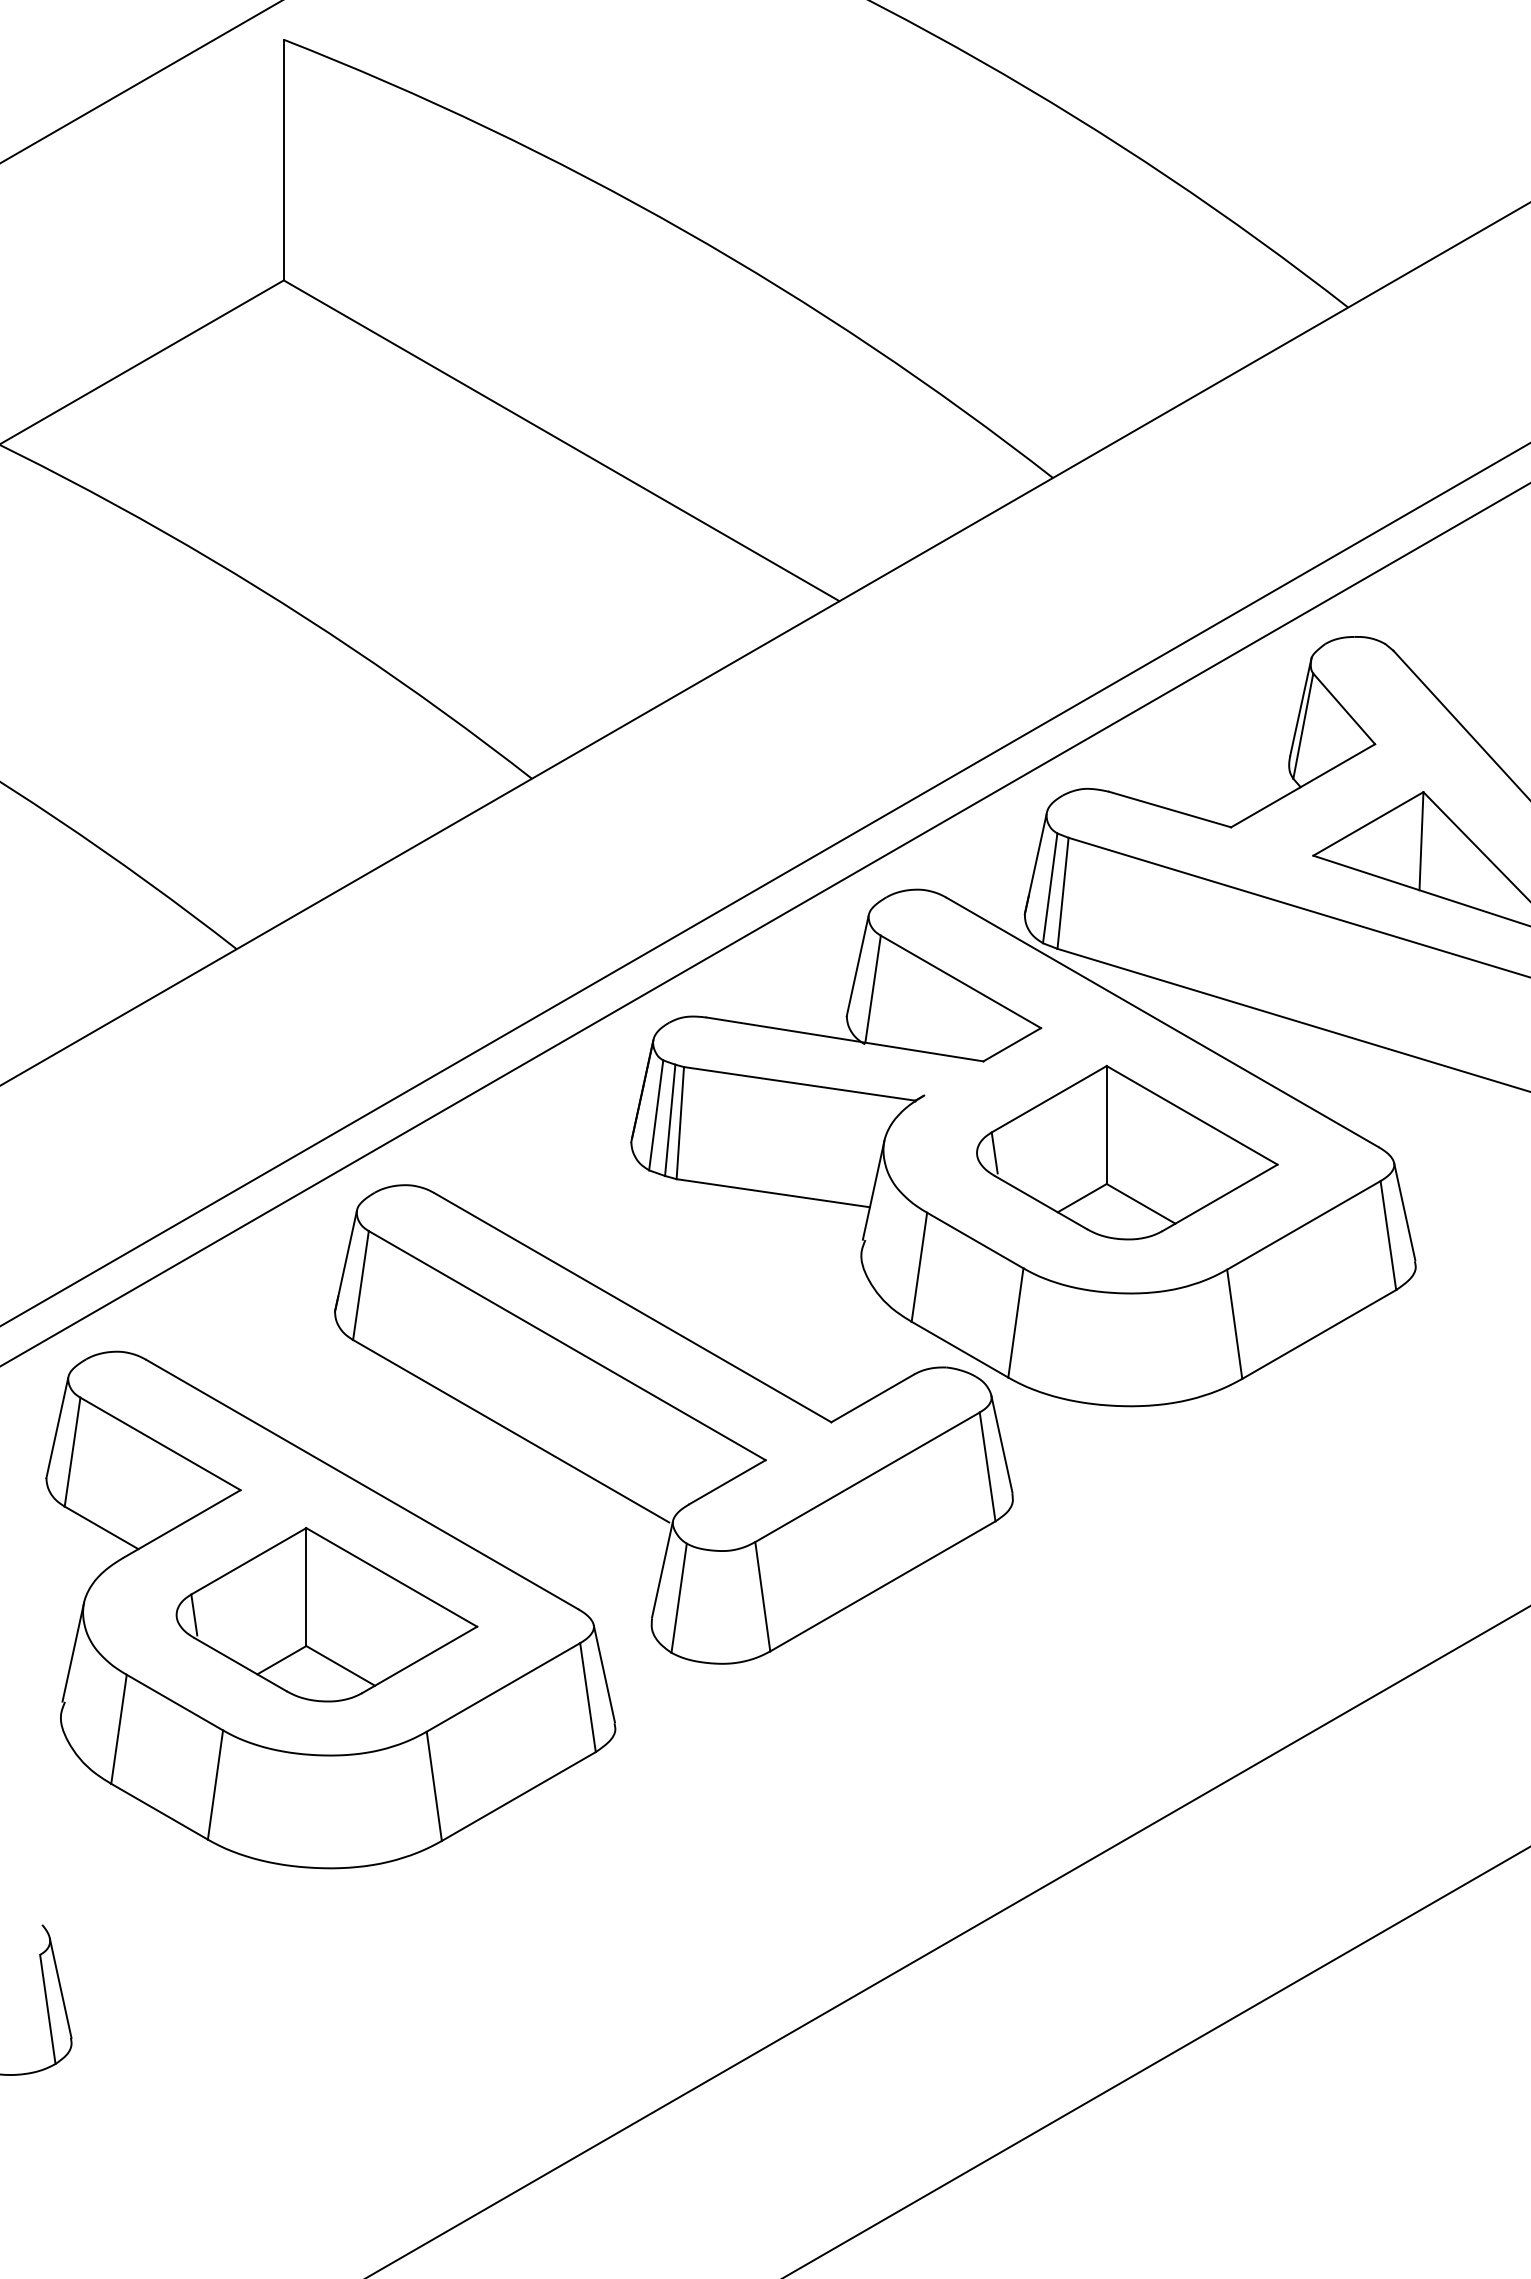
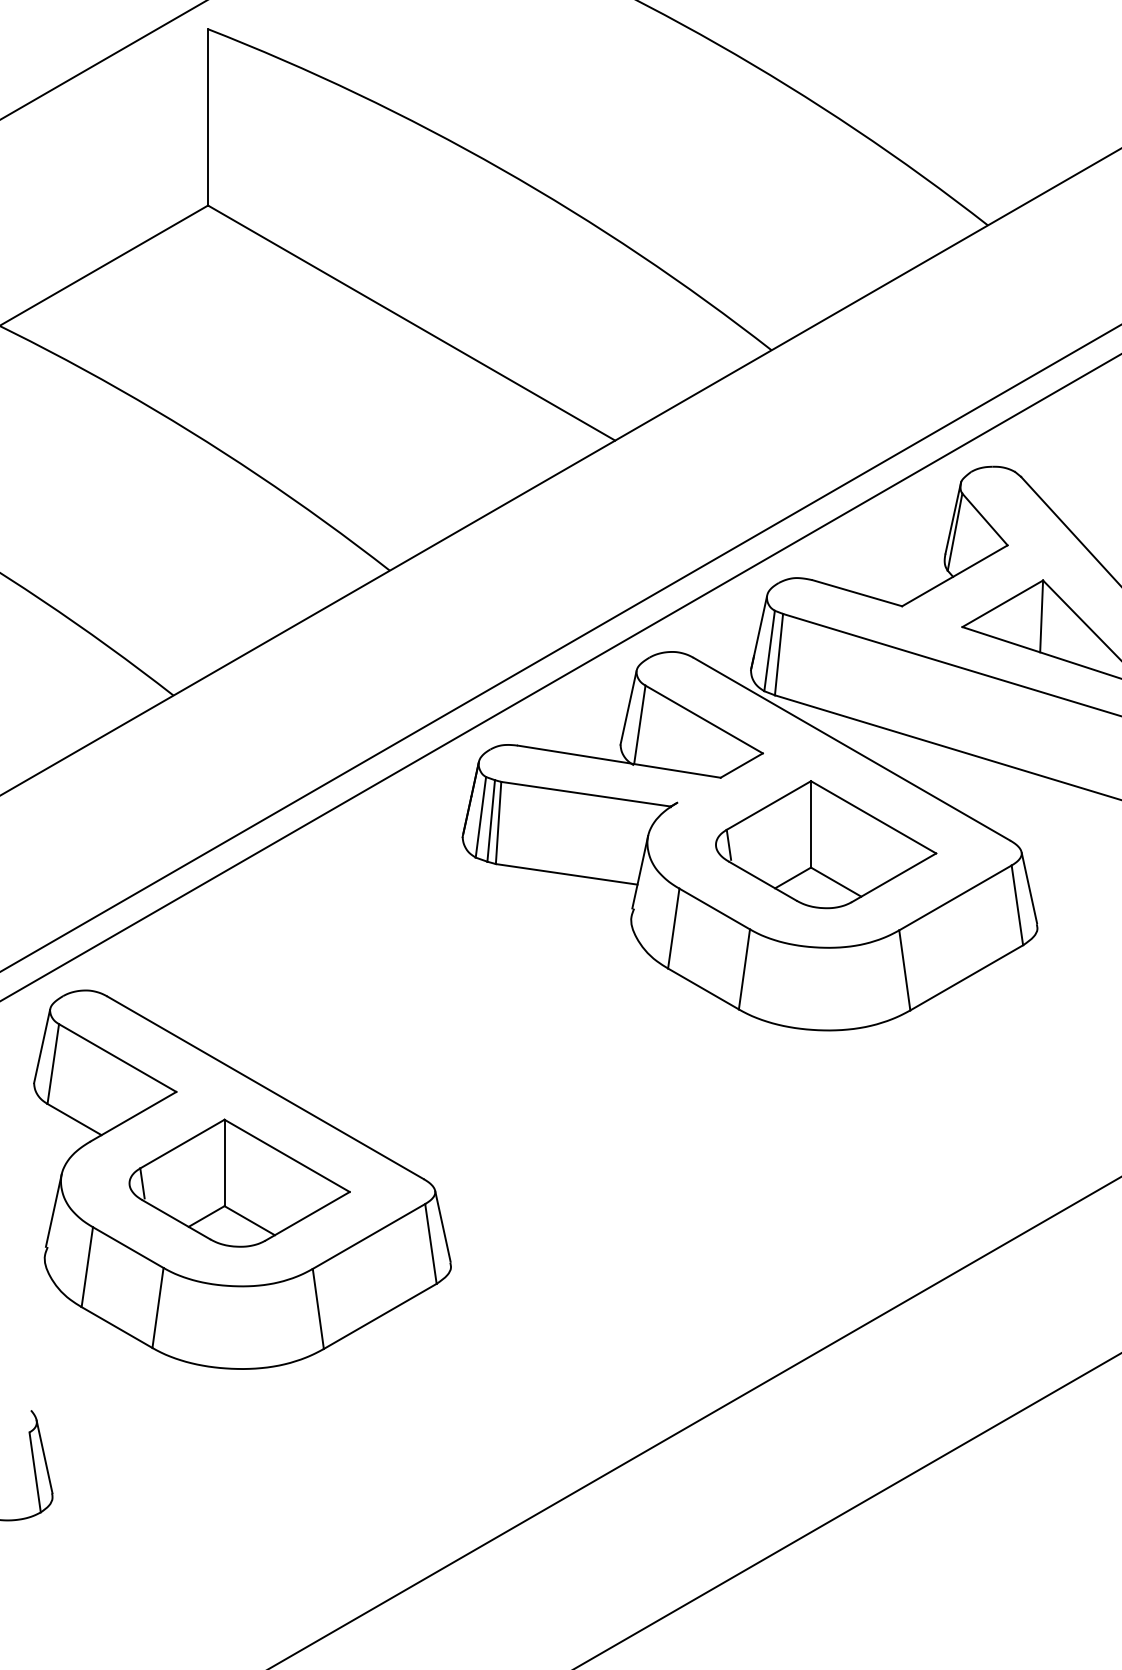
part: (673, 1424) -> (493, 1043), removed

